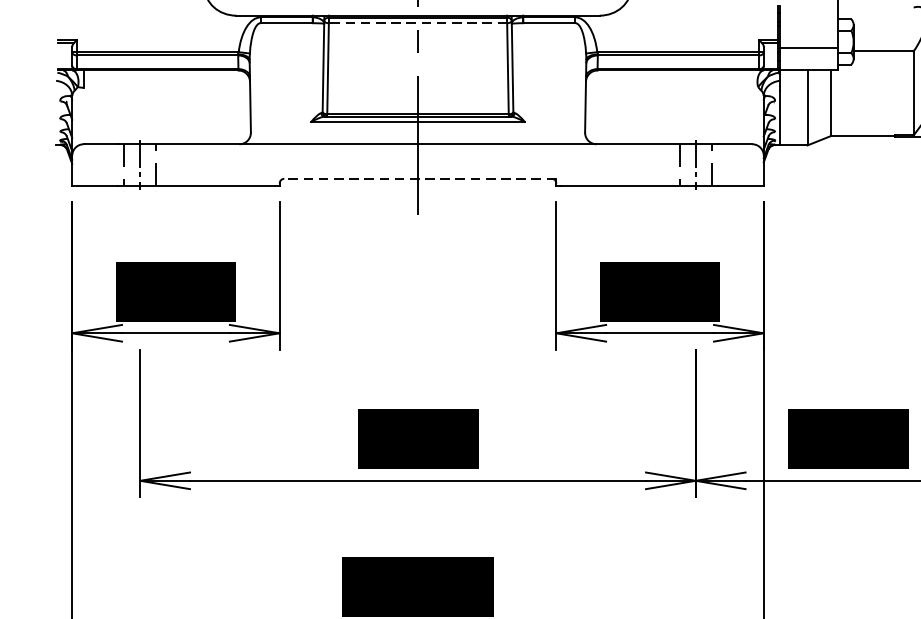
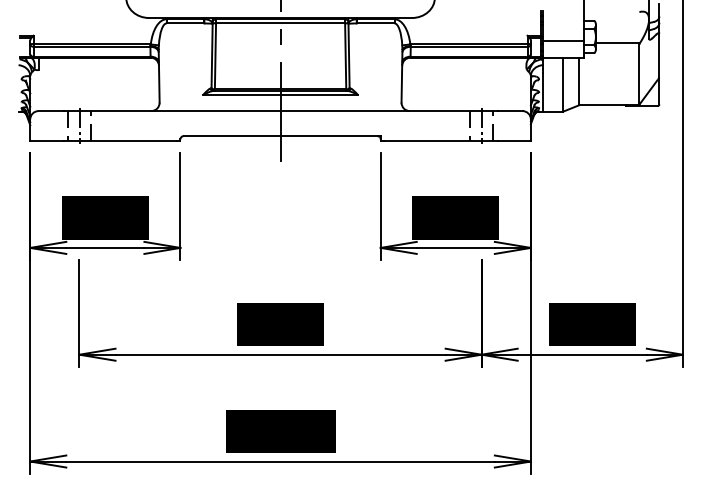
line: (417, 23) -> (280, 23), dashed -> solid
line: (419, 179) -> (281, 136), dashed -> solid

